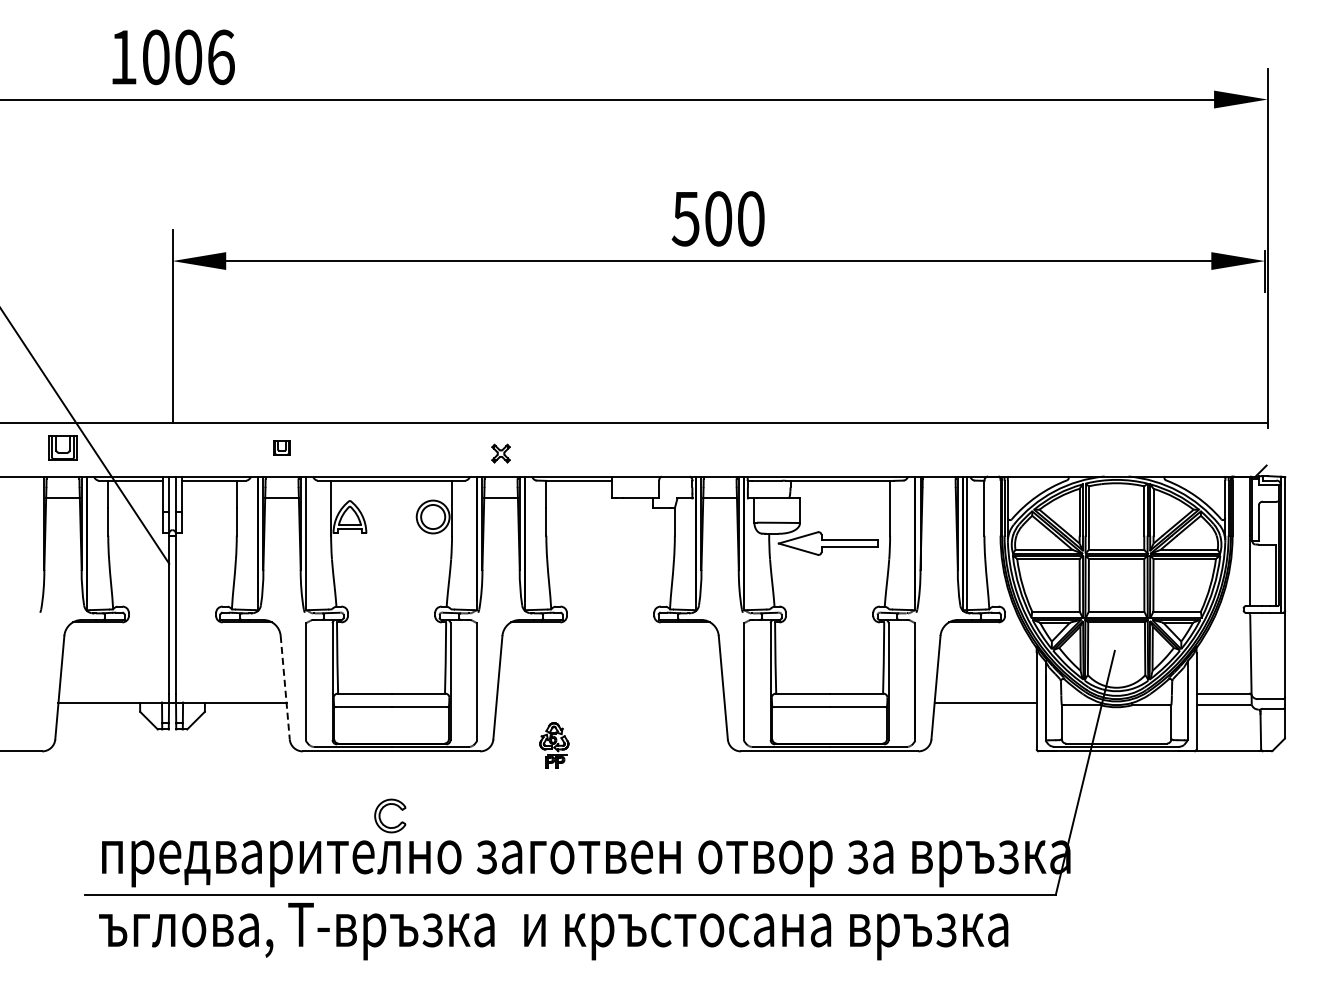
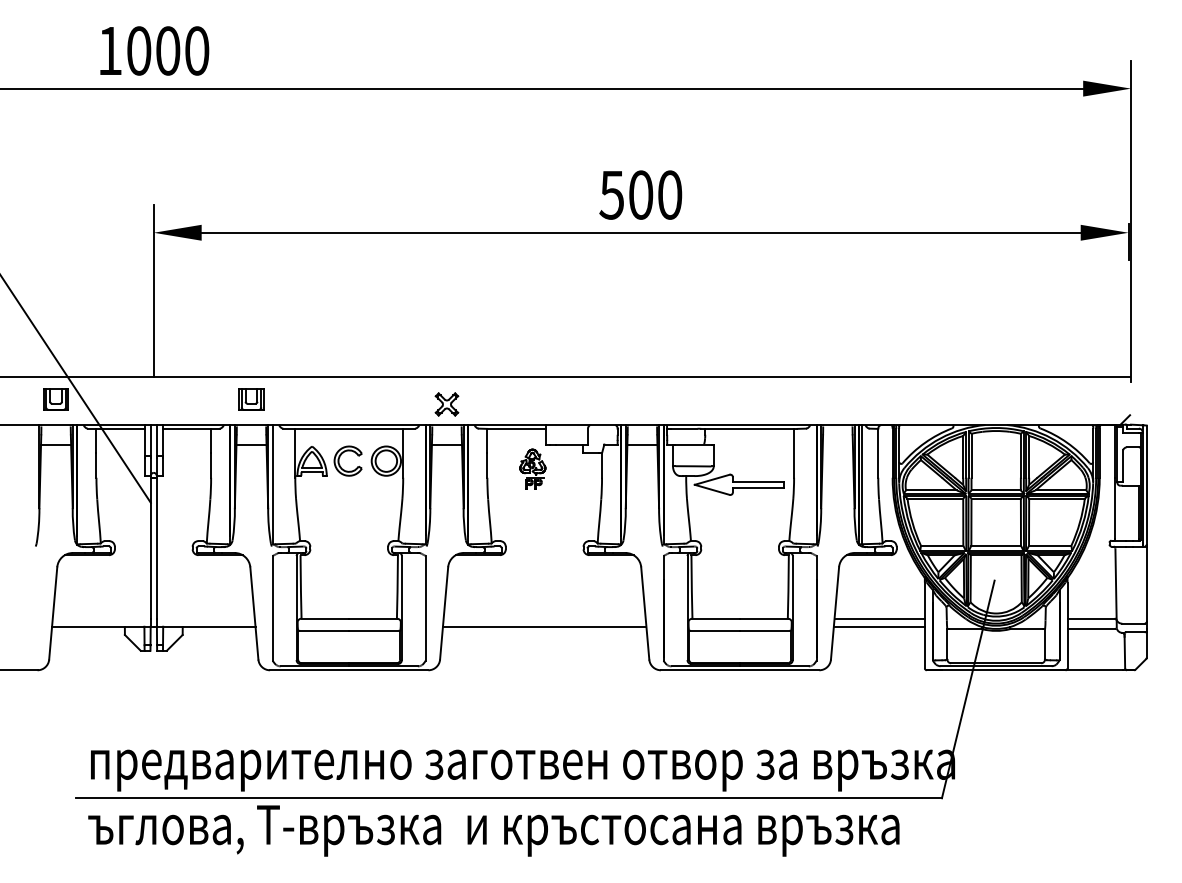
text: (221, 57) -> (197, 51), 1006 -> 1000
part: (281, 447) -> (251, 399), size x1.67
part: (500, 453) -> (446, 404), size x1.43
line: (285, 687) -> (254, 613), dashed -> solid
line: (985, 693) -> (879, 618), added
line: (610, 703) -> (544, 627), added
part: (554, 745) -> (533, 469), moved
part: (381, 812) -> (340, 458), moved

